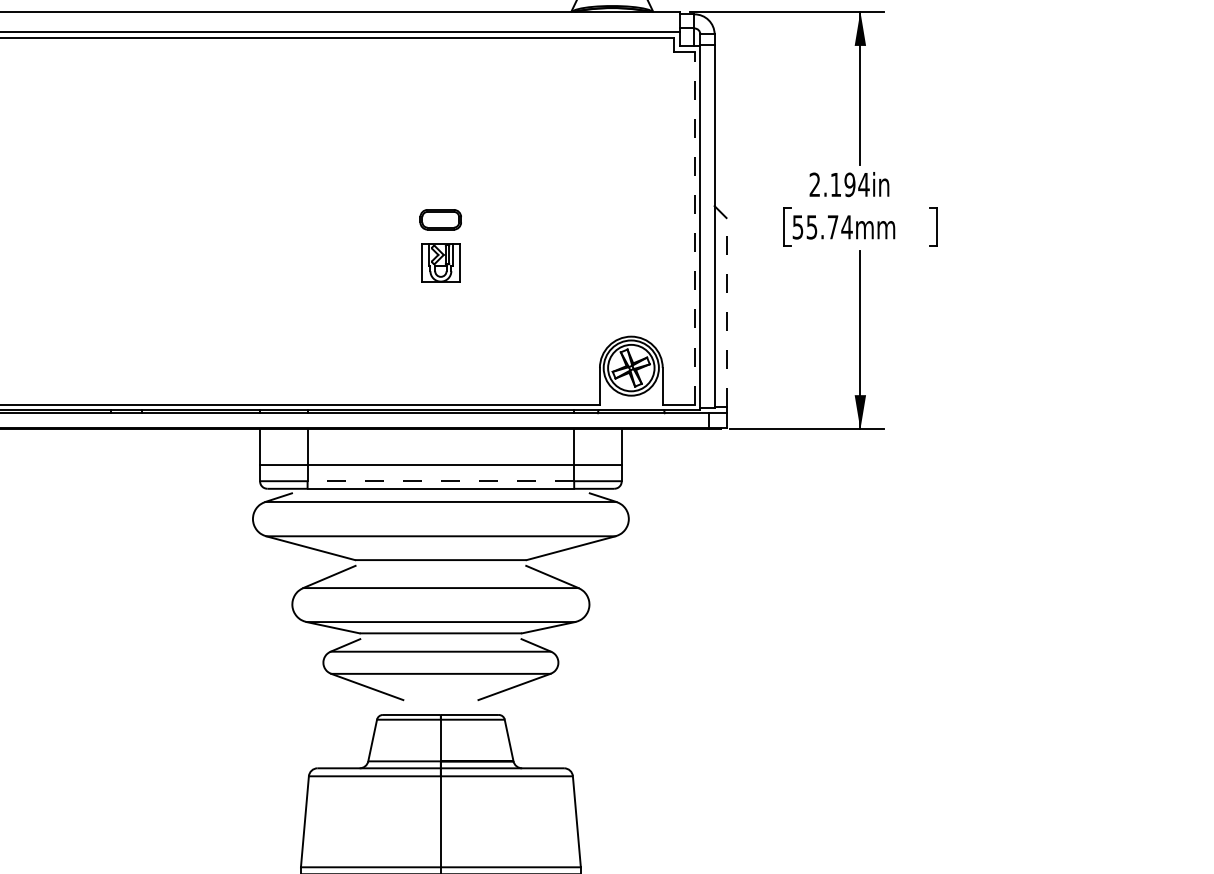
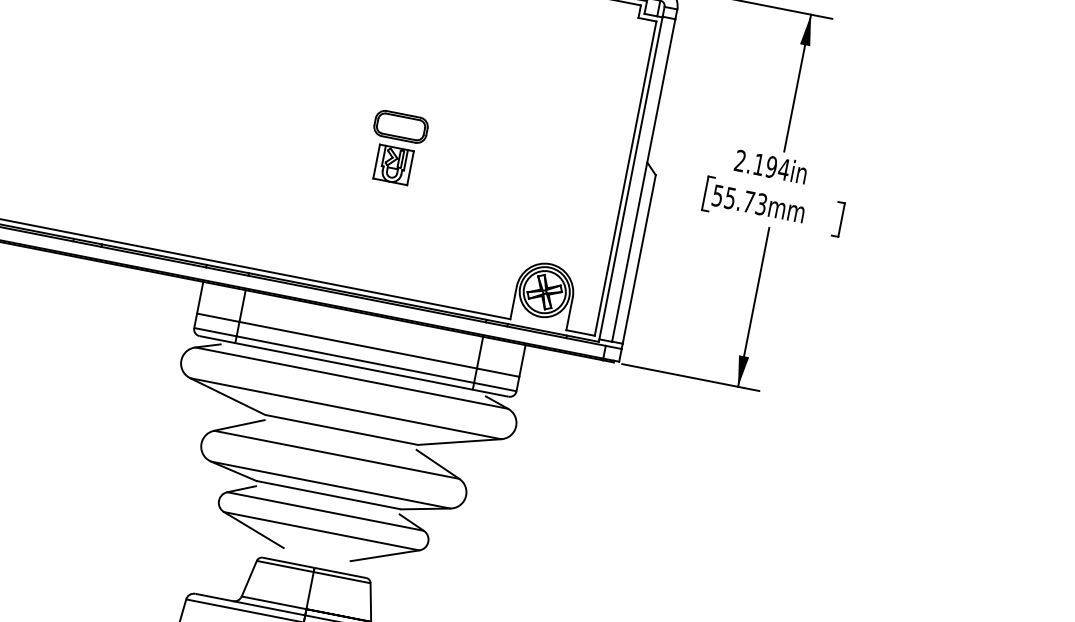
part: (440, 219) -> (400, 126), size x1.43
line: (694, 227) -> (625, 177), dashed -> solid
text: (846, 227) -> (761, 204), 55.74mm -> 55.73mm
line: (726, 312) -> (639, 259), dashed -> solid
line: (440, 481) -> (354, 359), dashed -> solid

